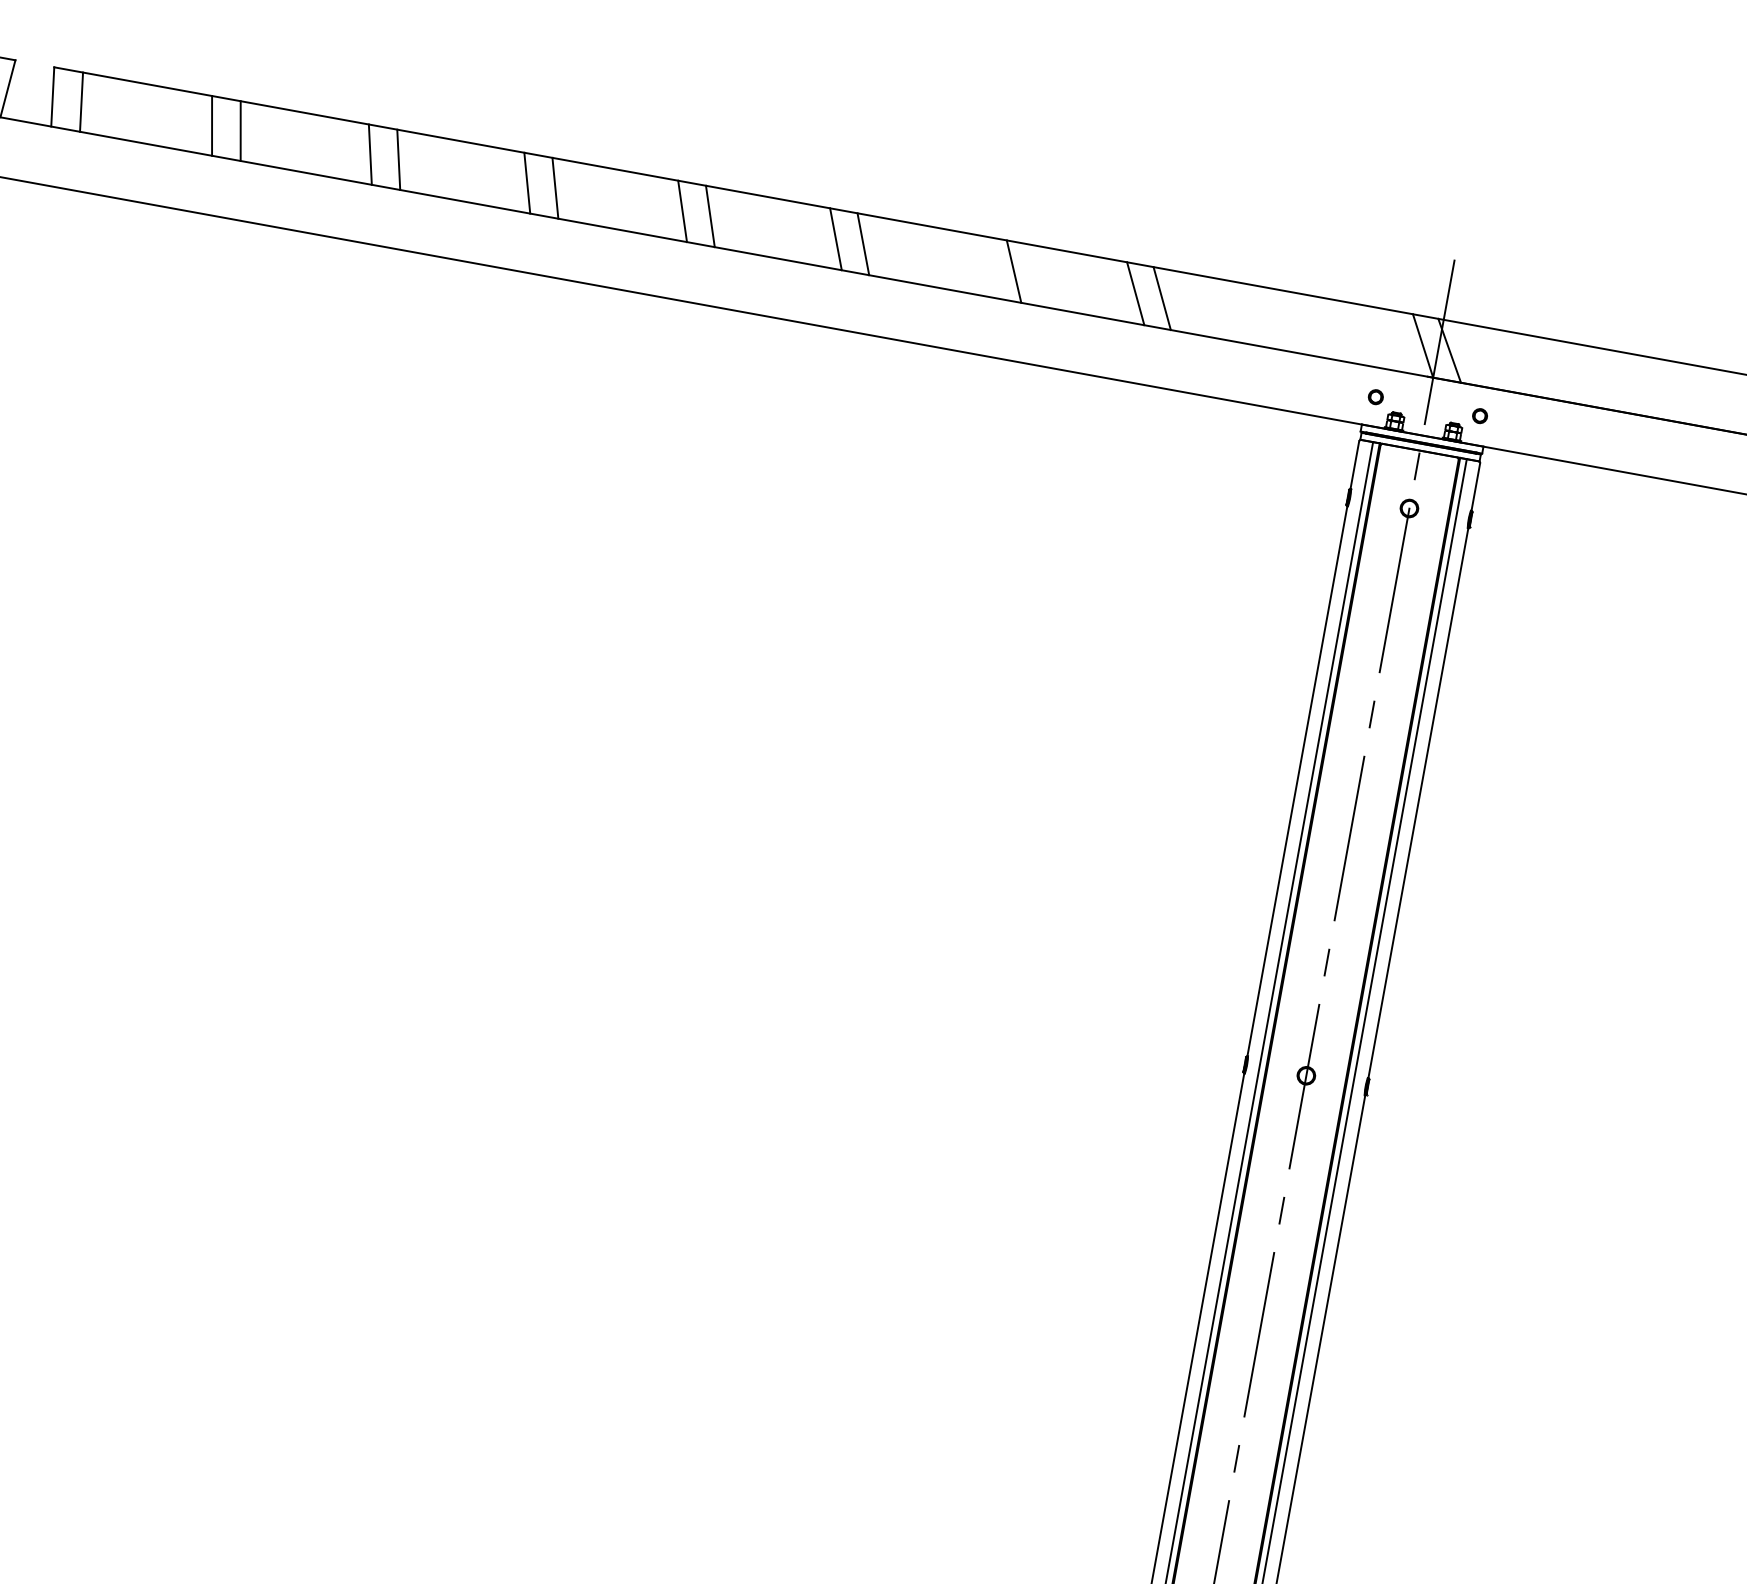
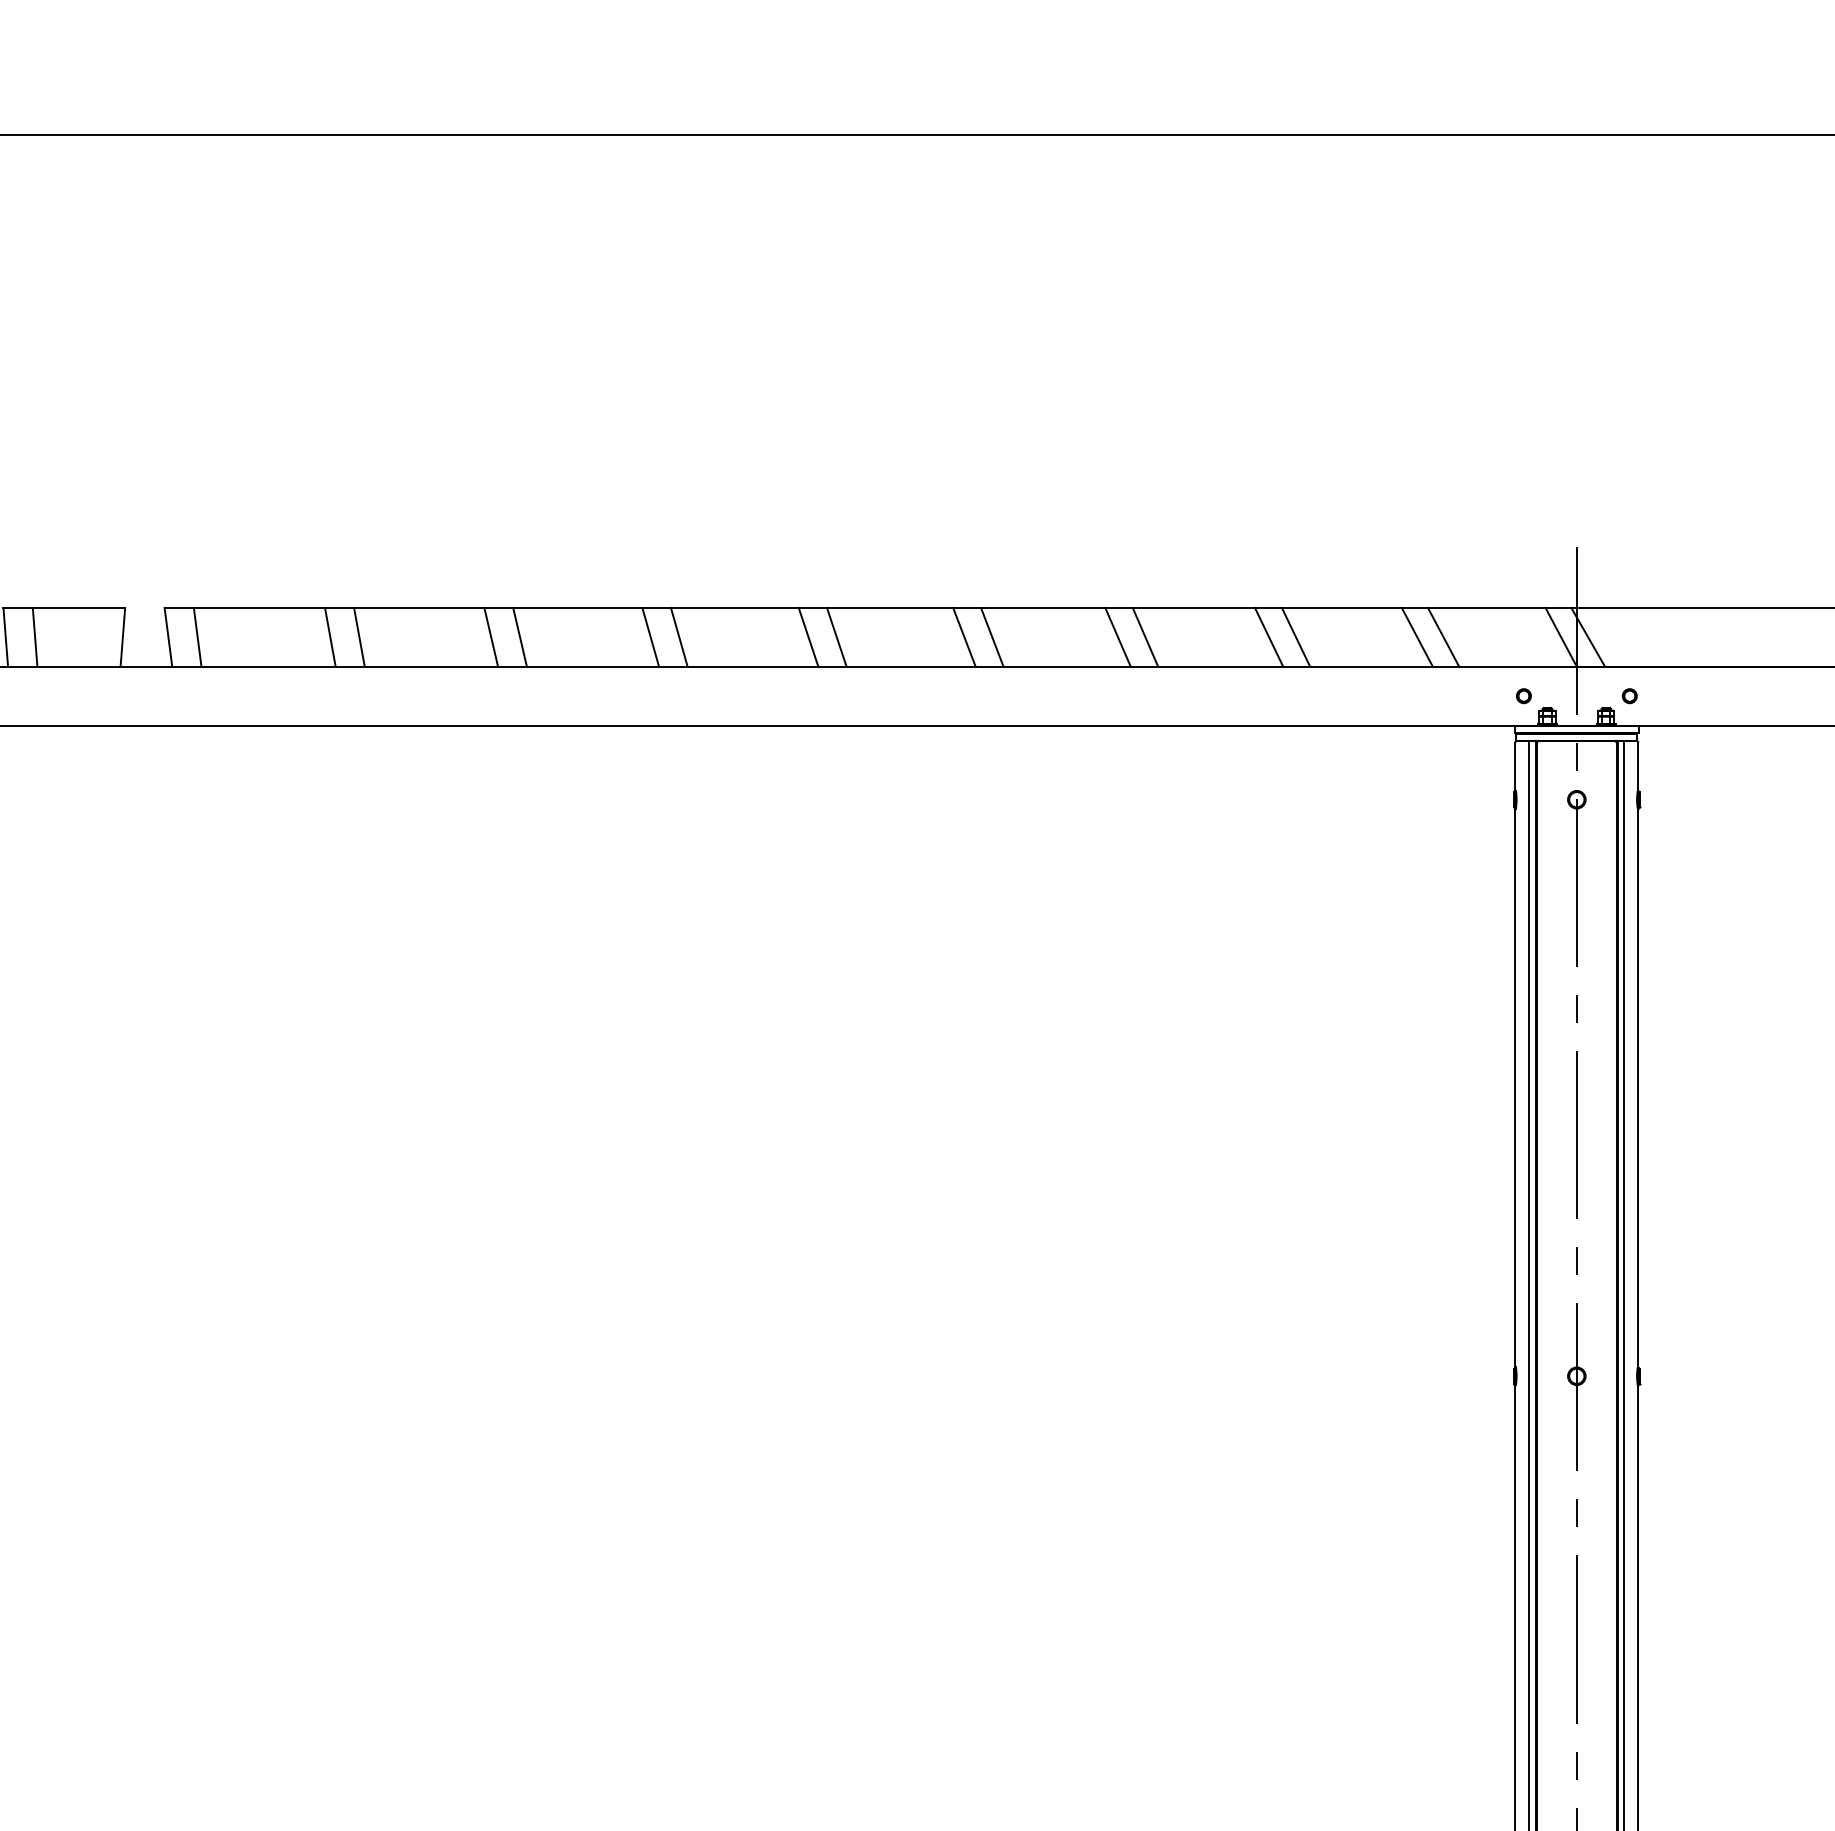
line: (986, 265) -> (1117, 636), added
line: (1280, 319) -> (1416, 636), added
line: (1307, 324) -> (1443, 636), added

